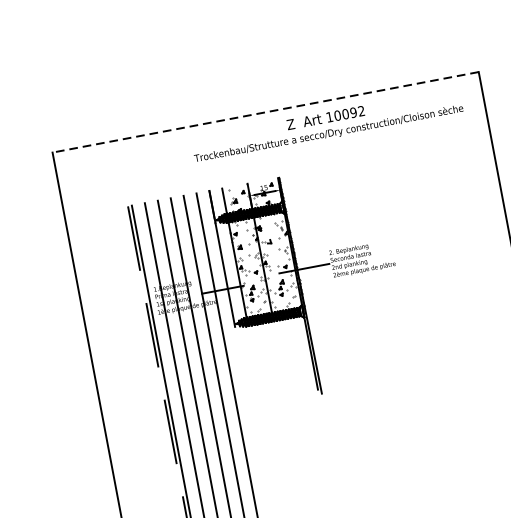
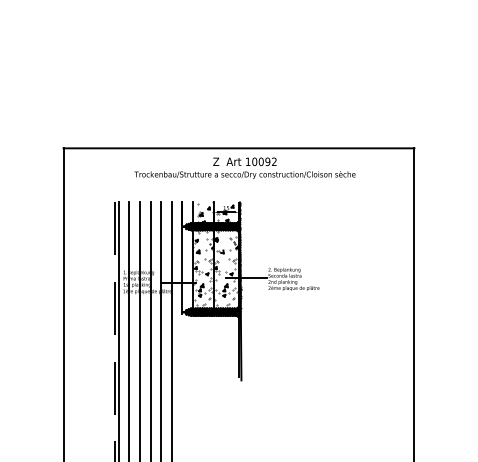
line: (265, 112) -> (238, 148), dashed -> solid
text: (326, 124) -> (244, 167), moved

